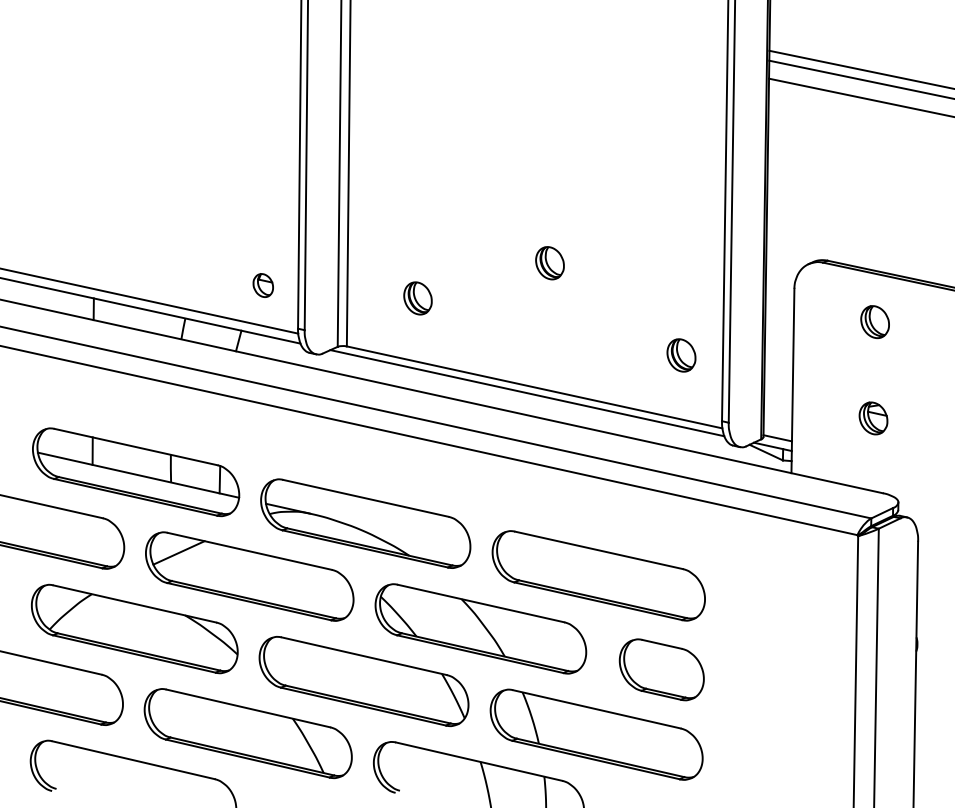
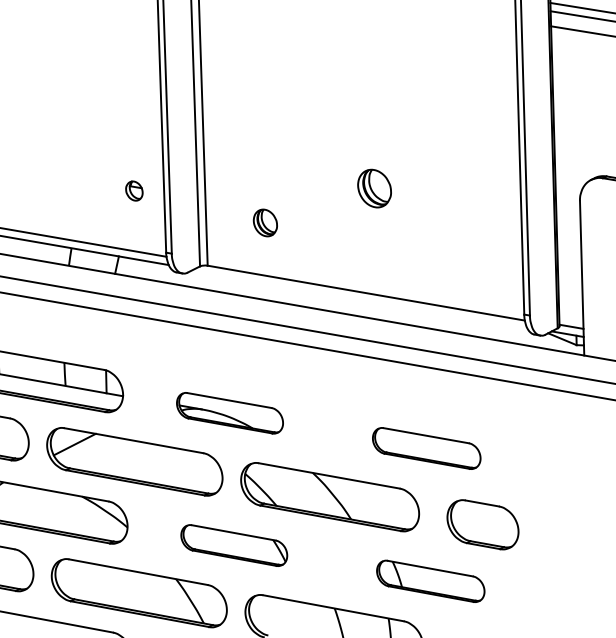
part: (549, 263) -> (374, 188), size x1.4
part: (262, 285) -> (133, 191), moved
part: (681, 355) -> (487, 261), removed
line: (527, 393) -> (360, 298), removed
part: (365, 523) -> (229, 413), size x0.6
part: (598, 575) -> (426, 448), size x0.6
part: (363, 681) -> (233, 545), size x0.6
part: (596, 734) -> (430, 581), size x0.6

